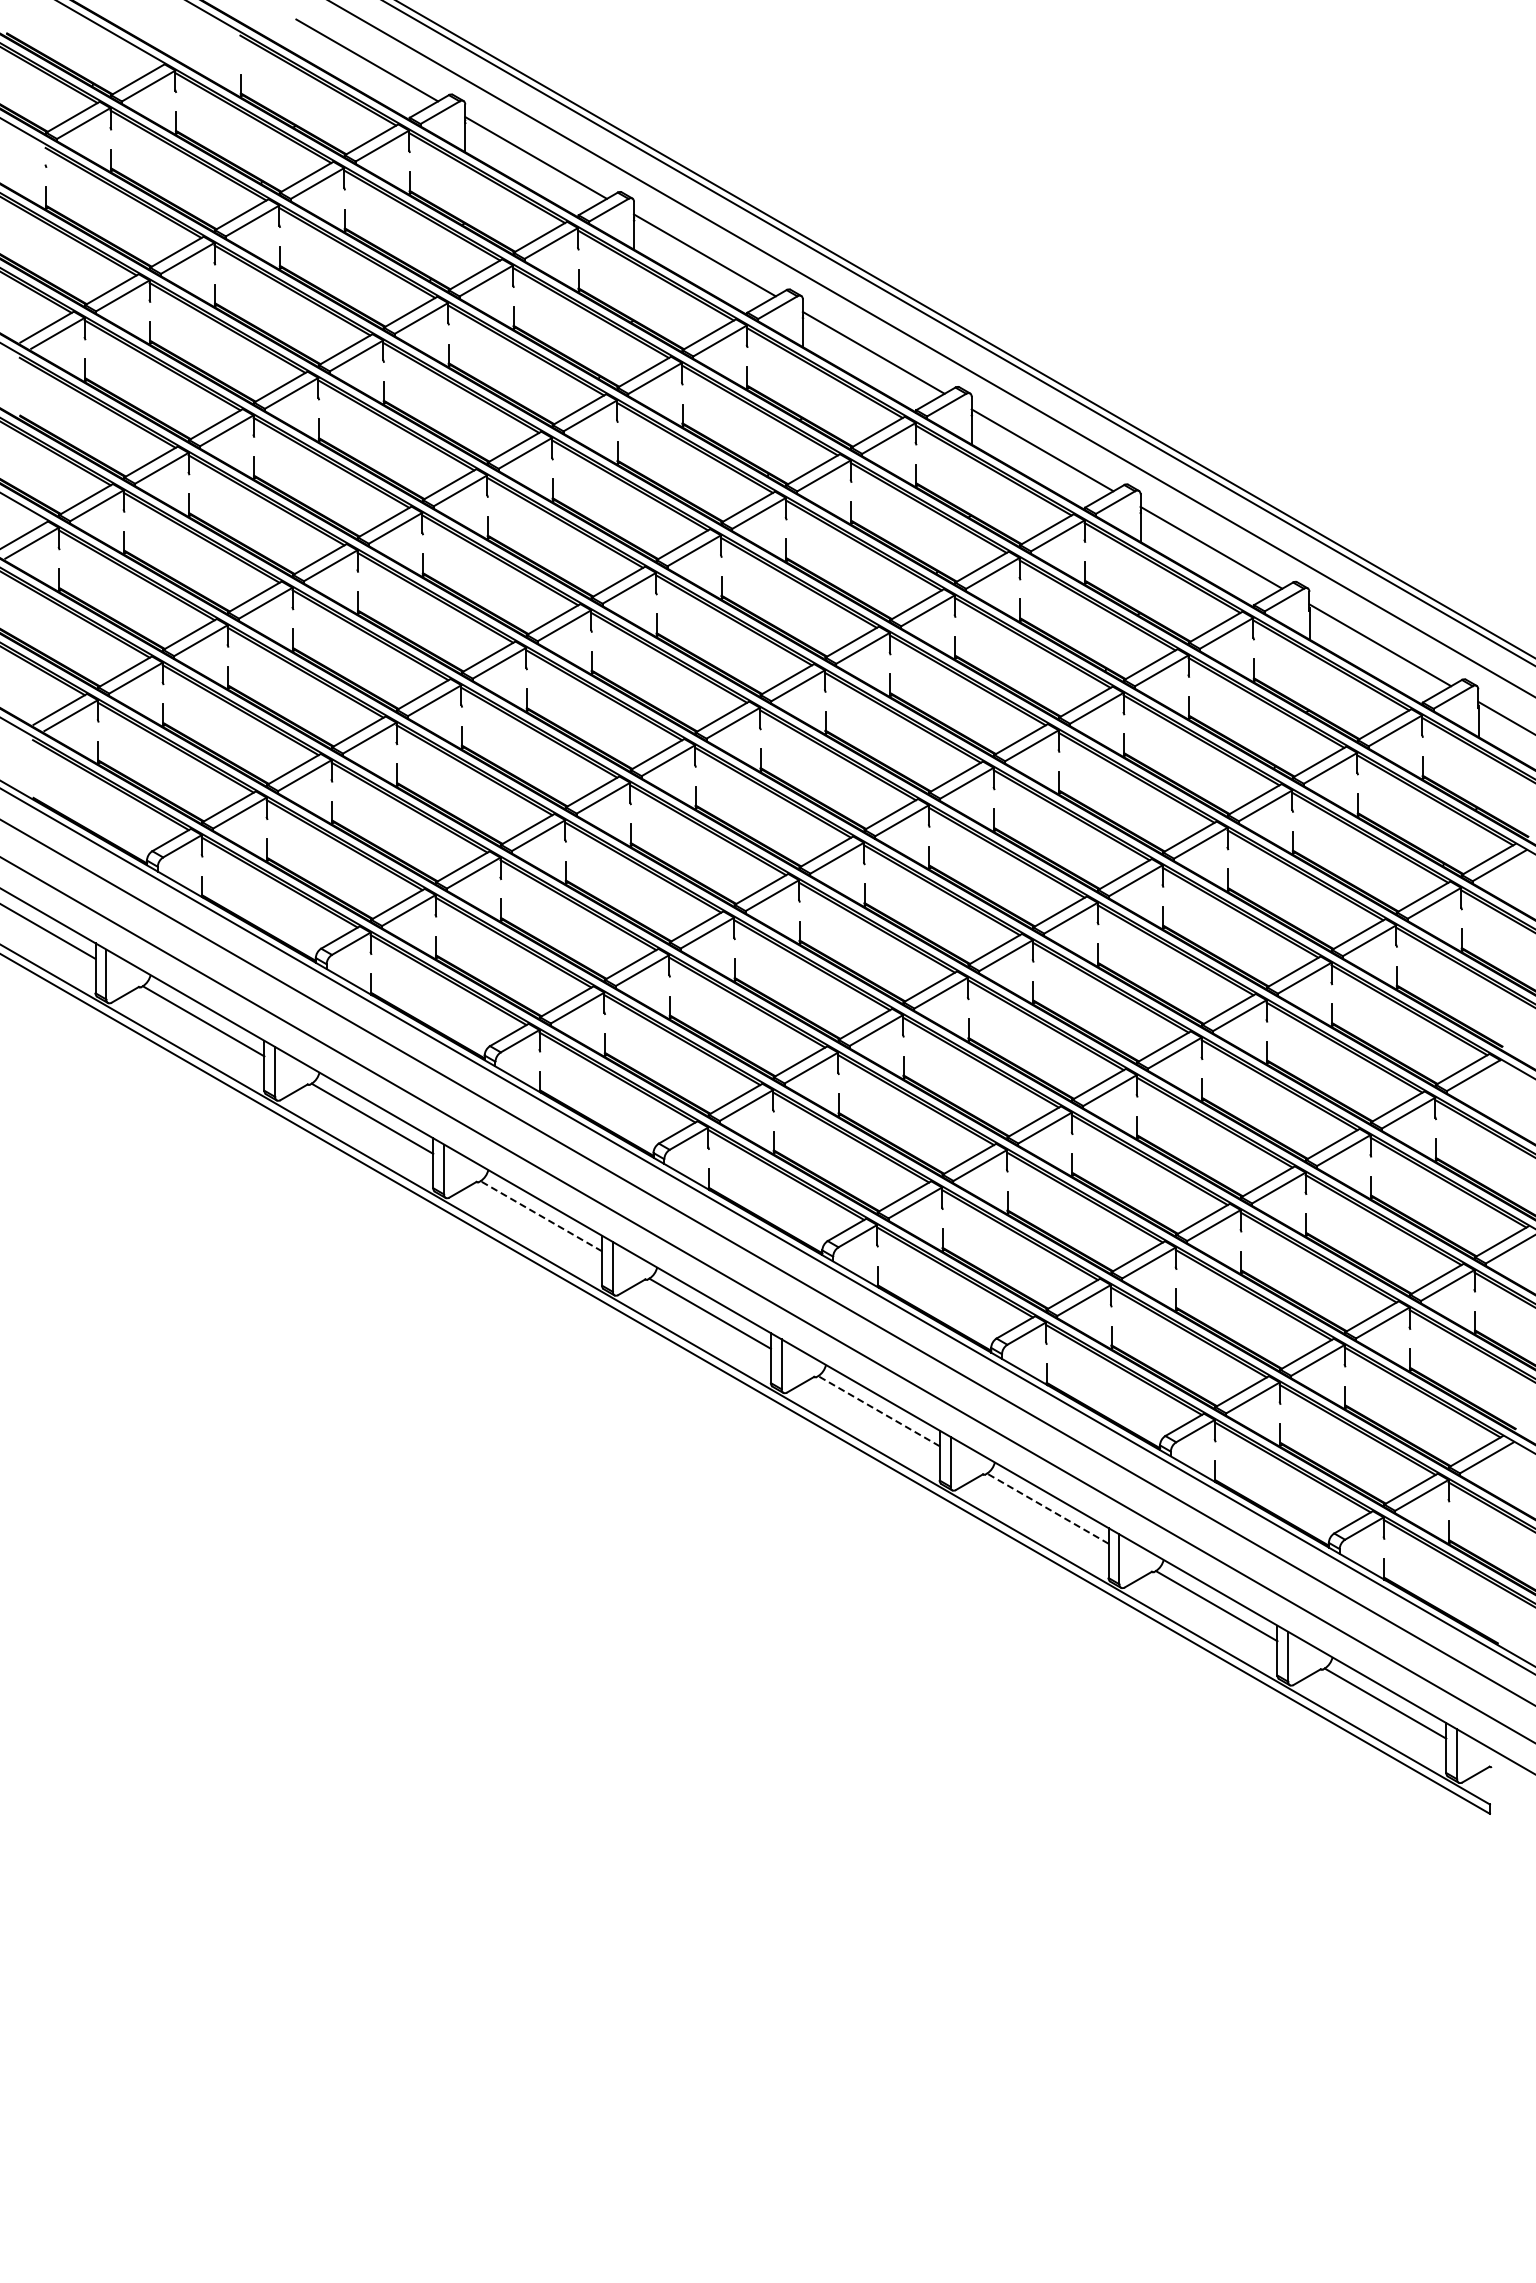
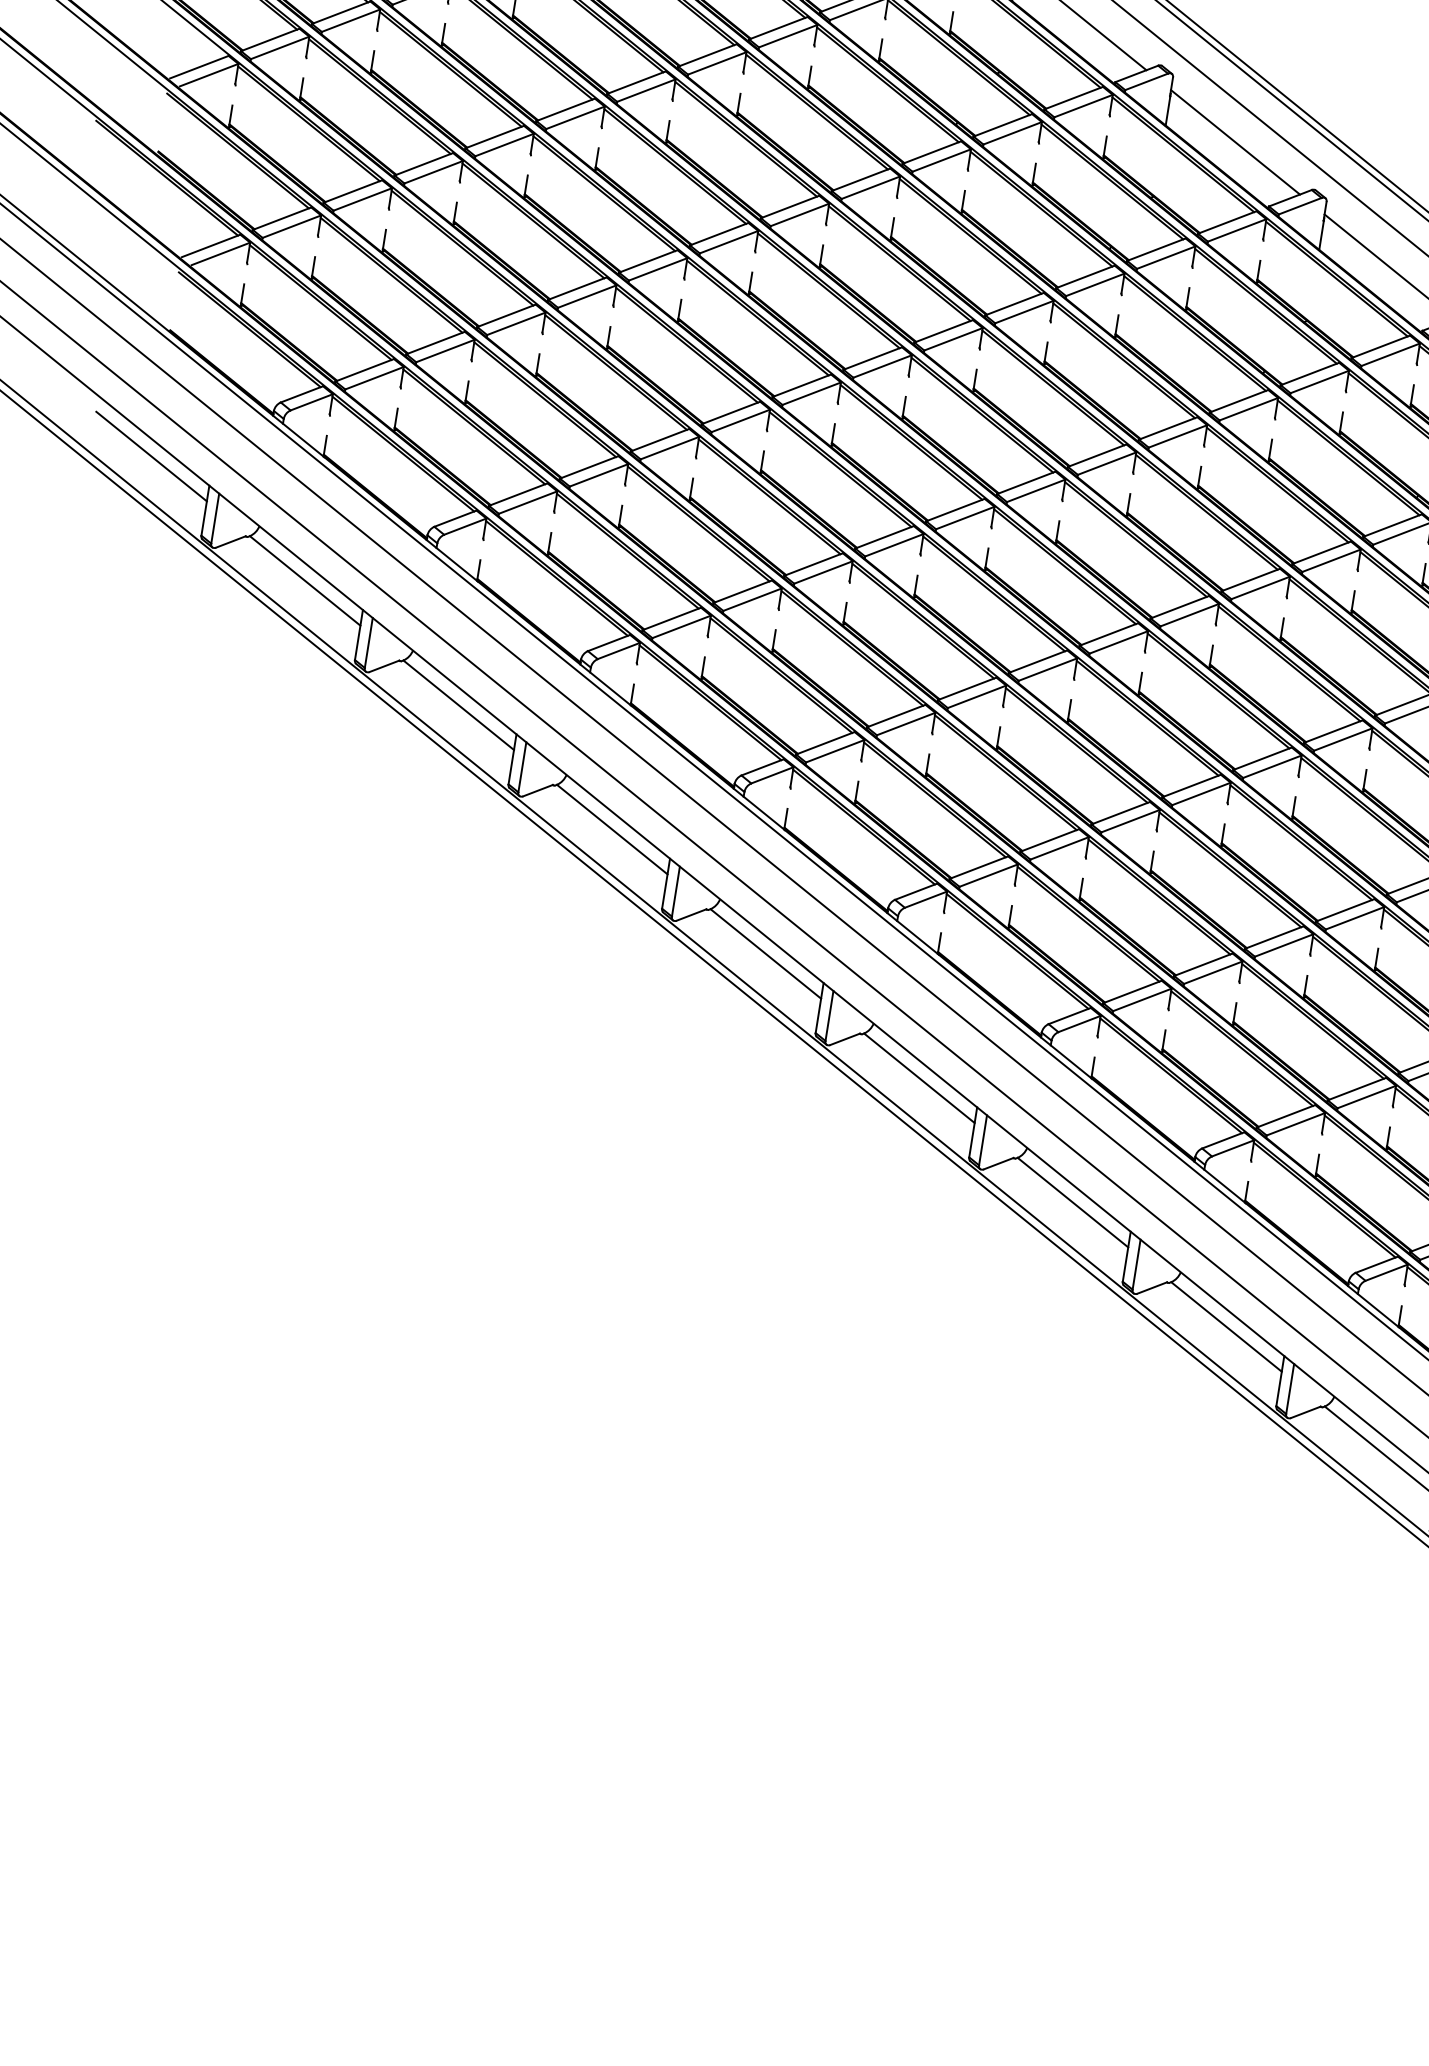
line: (540, 1216) -> (611, 829), dashed -> solid
line: (878, 1410) -> (919, 1077), dashed -> solid
line: (1047, 1508) -> (1072, 1202), dashed -> solid

